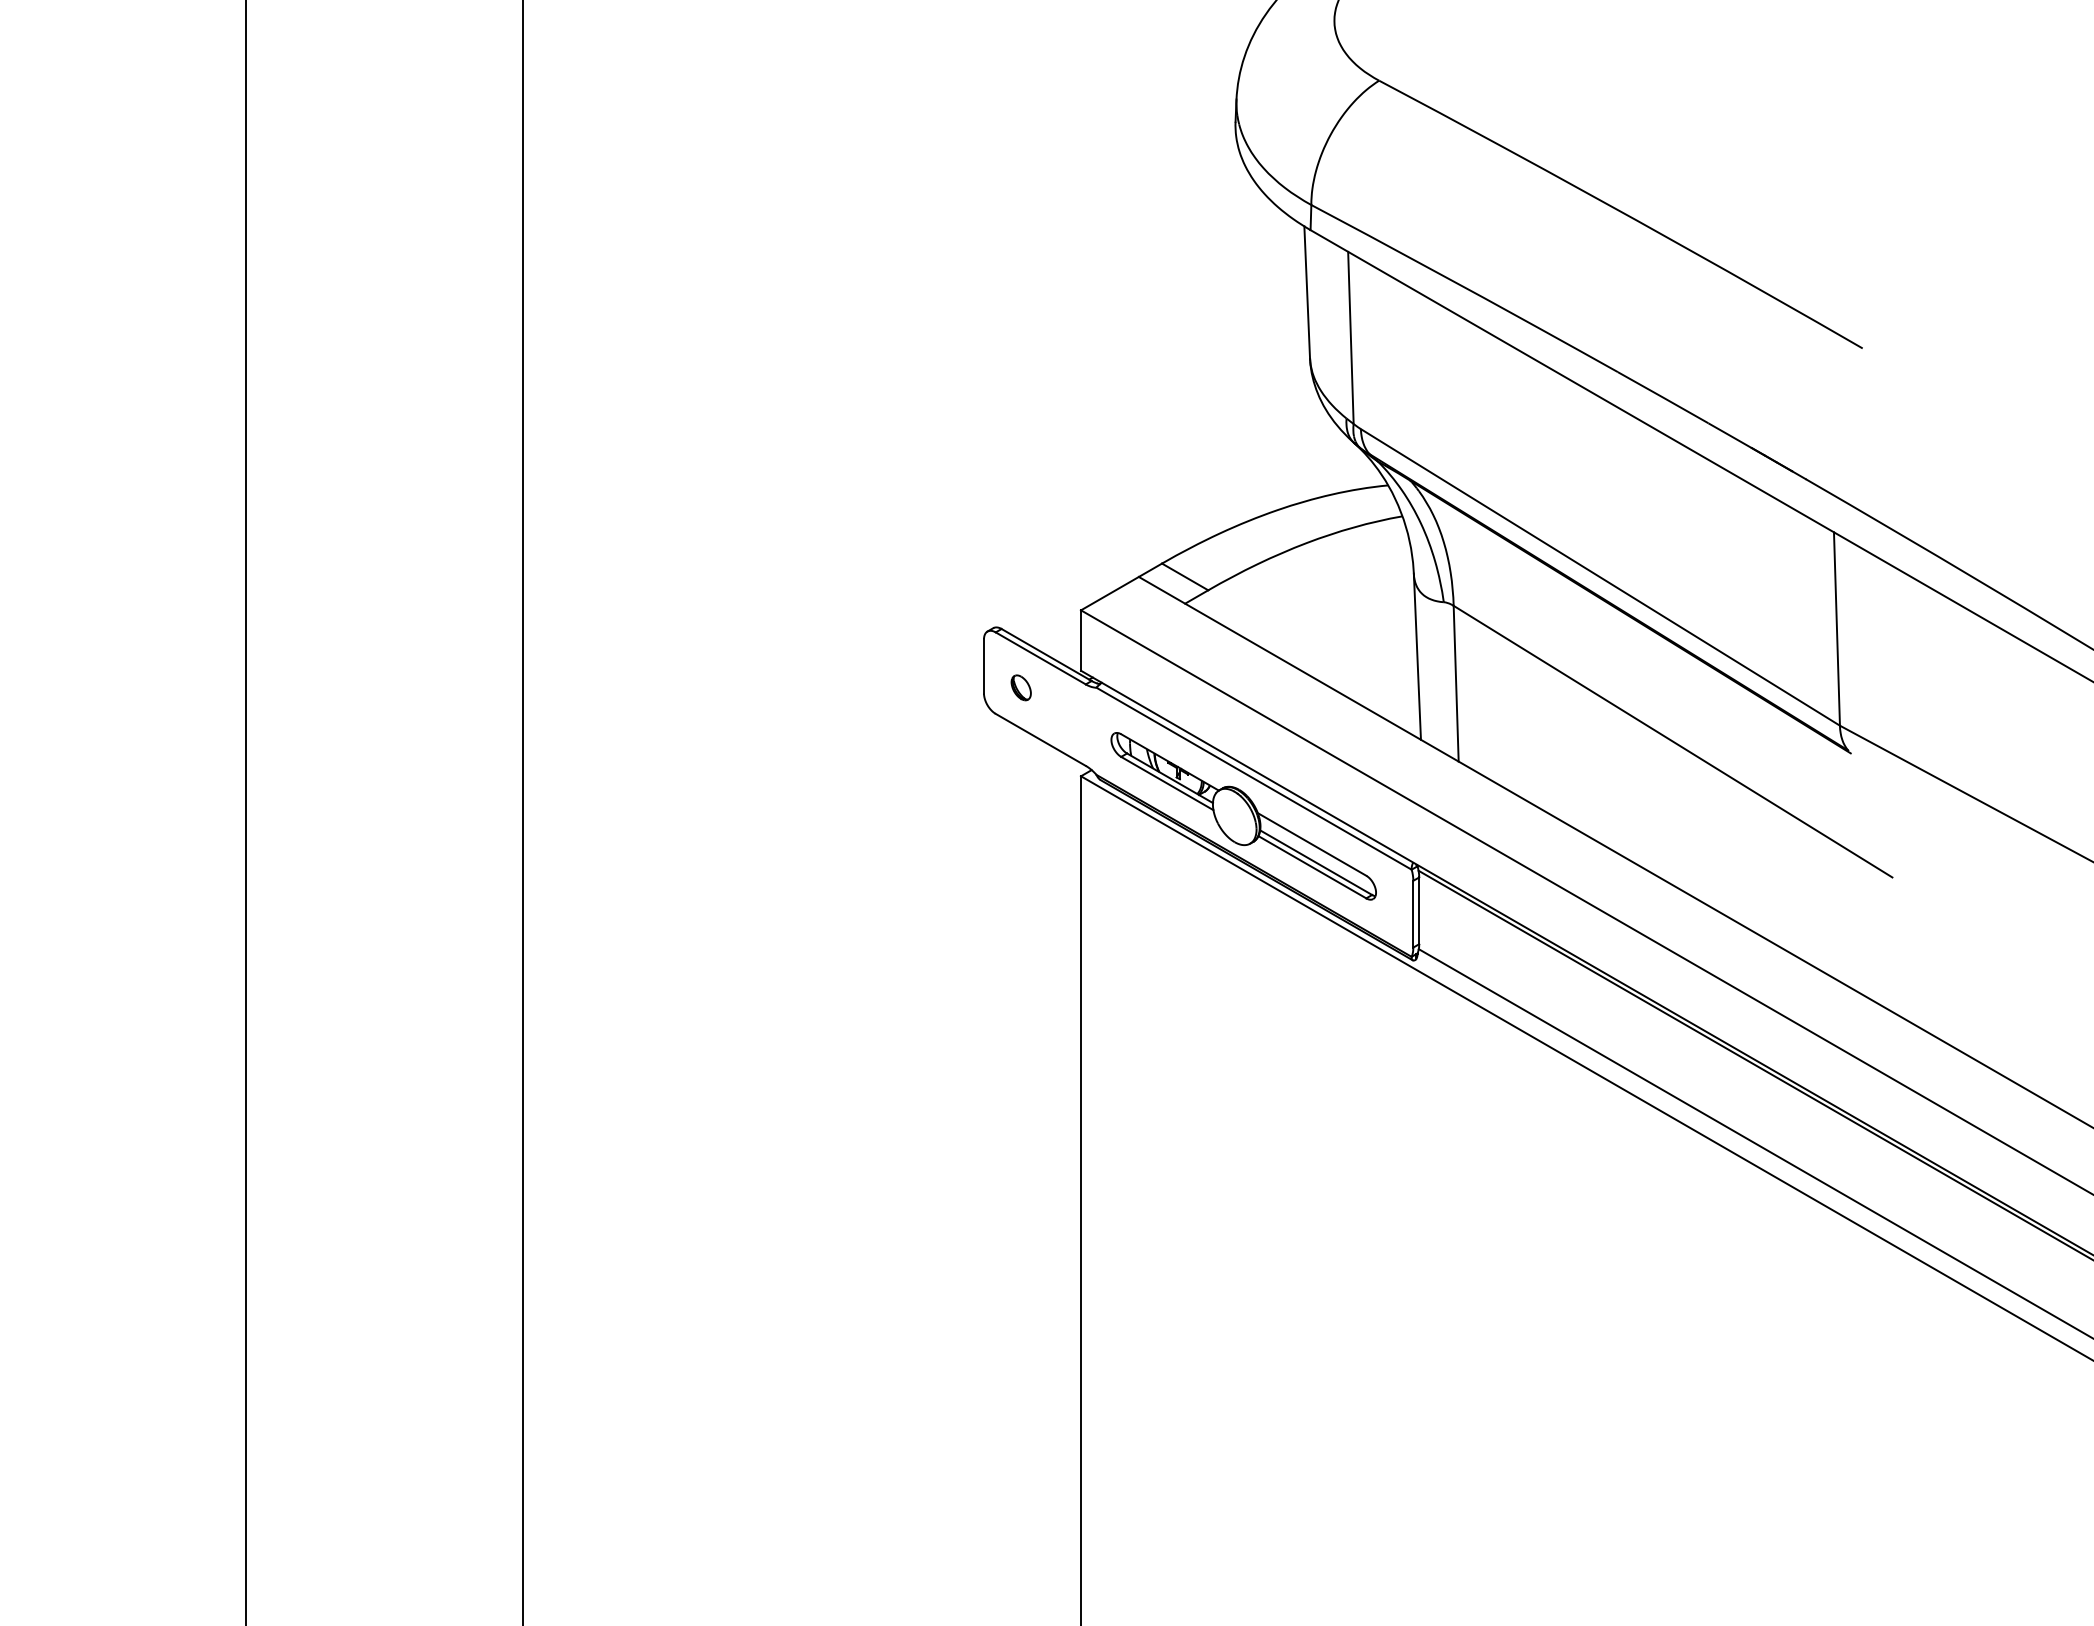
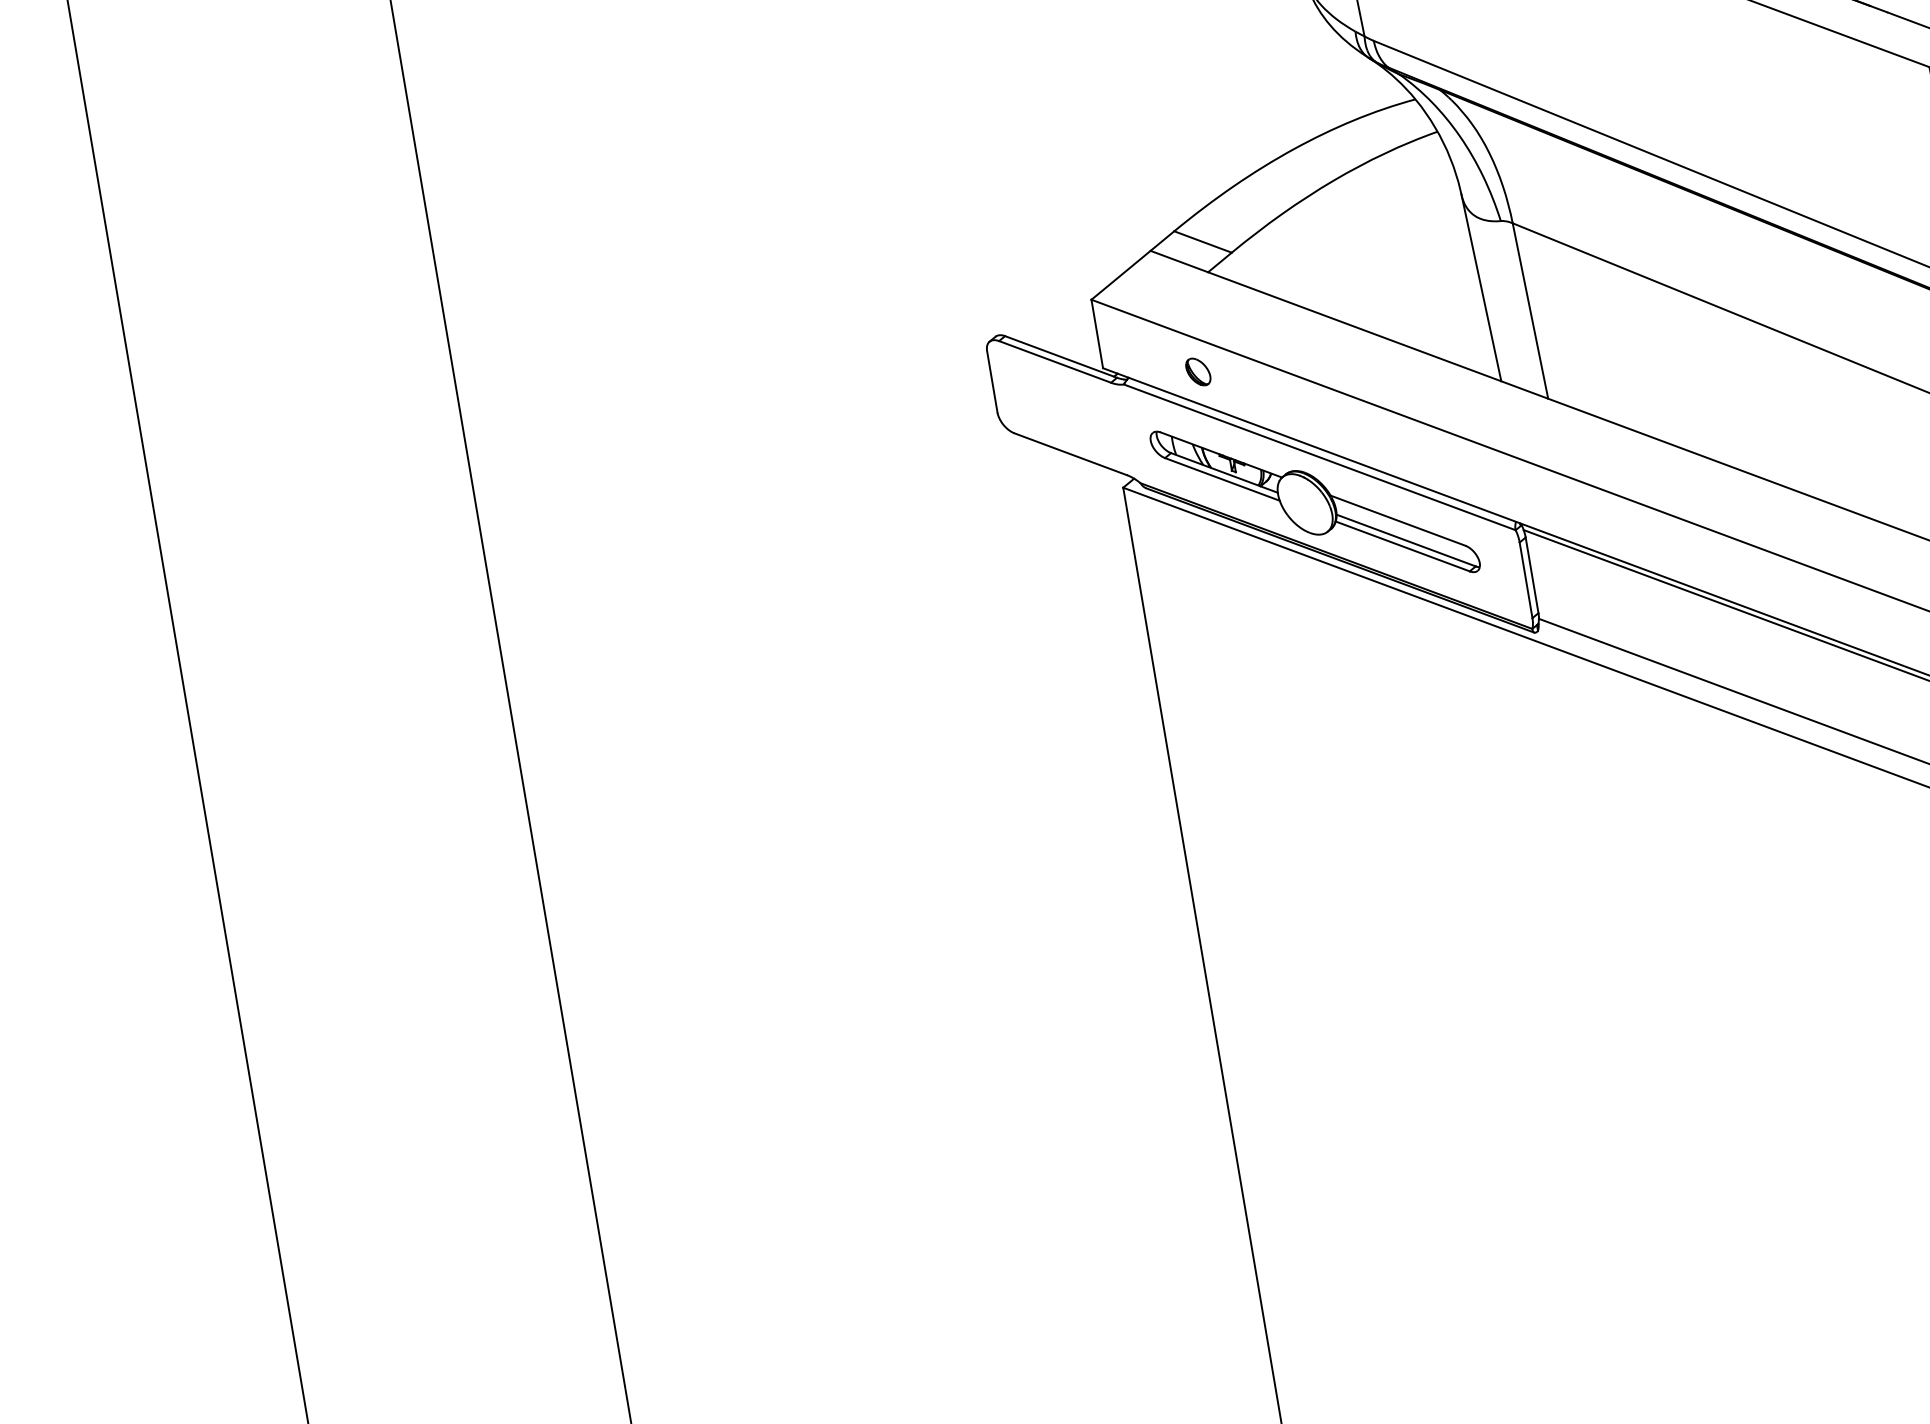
part: (1020, 687) -> (1197, 371), moved

